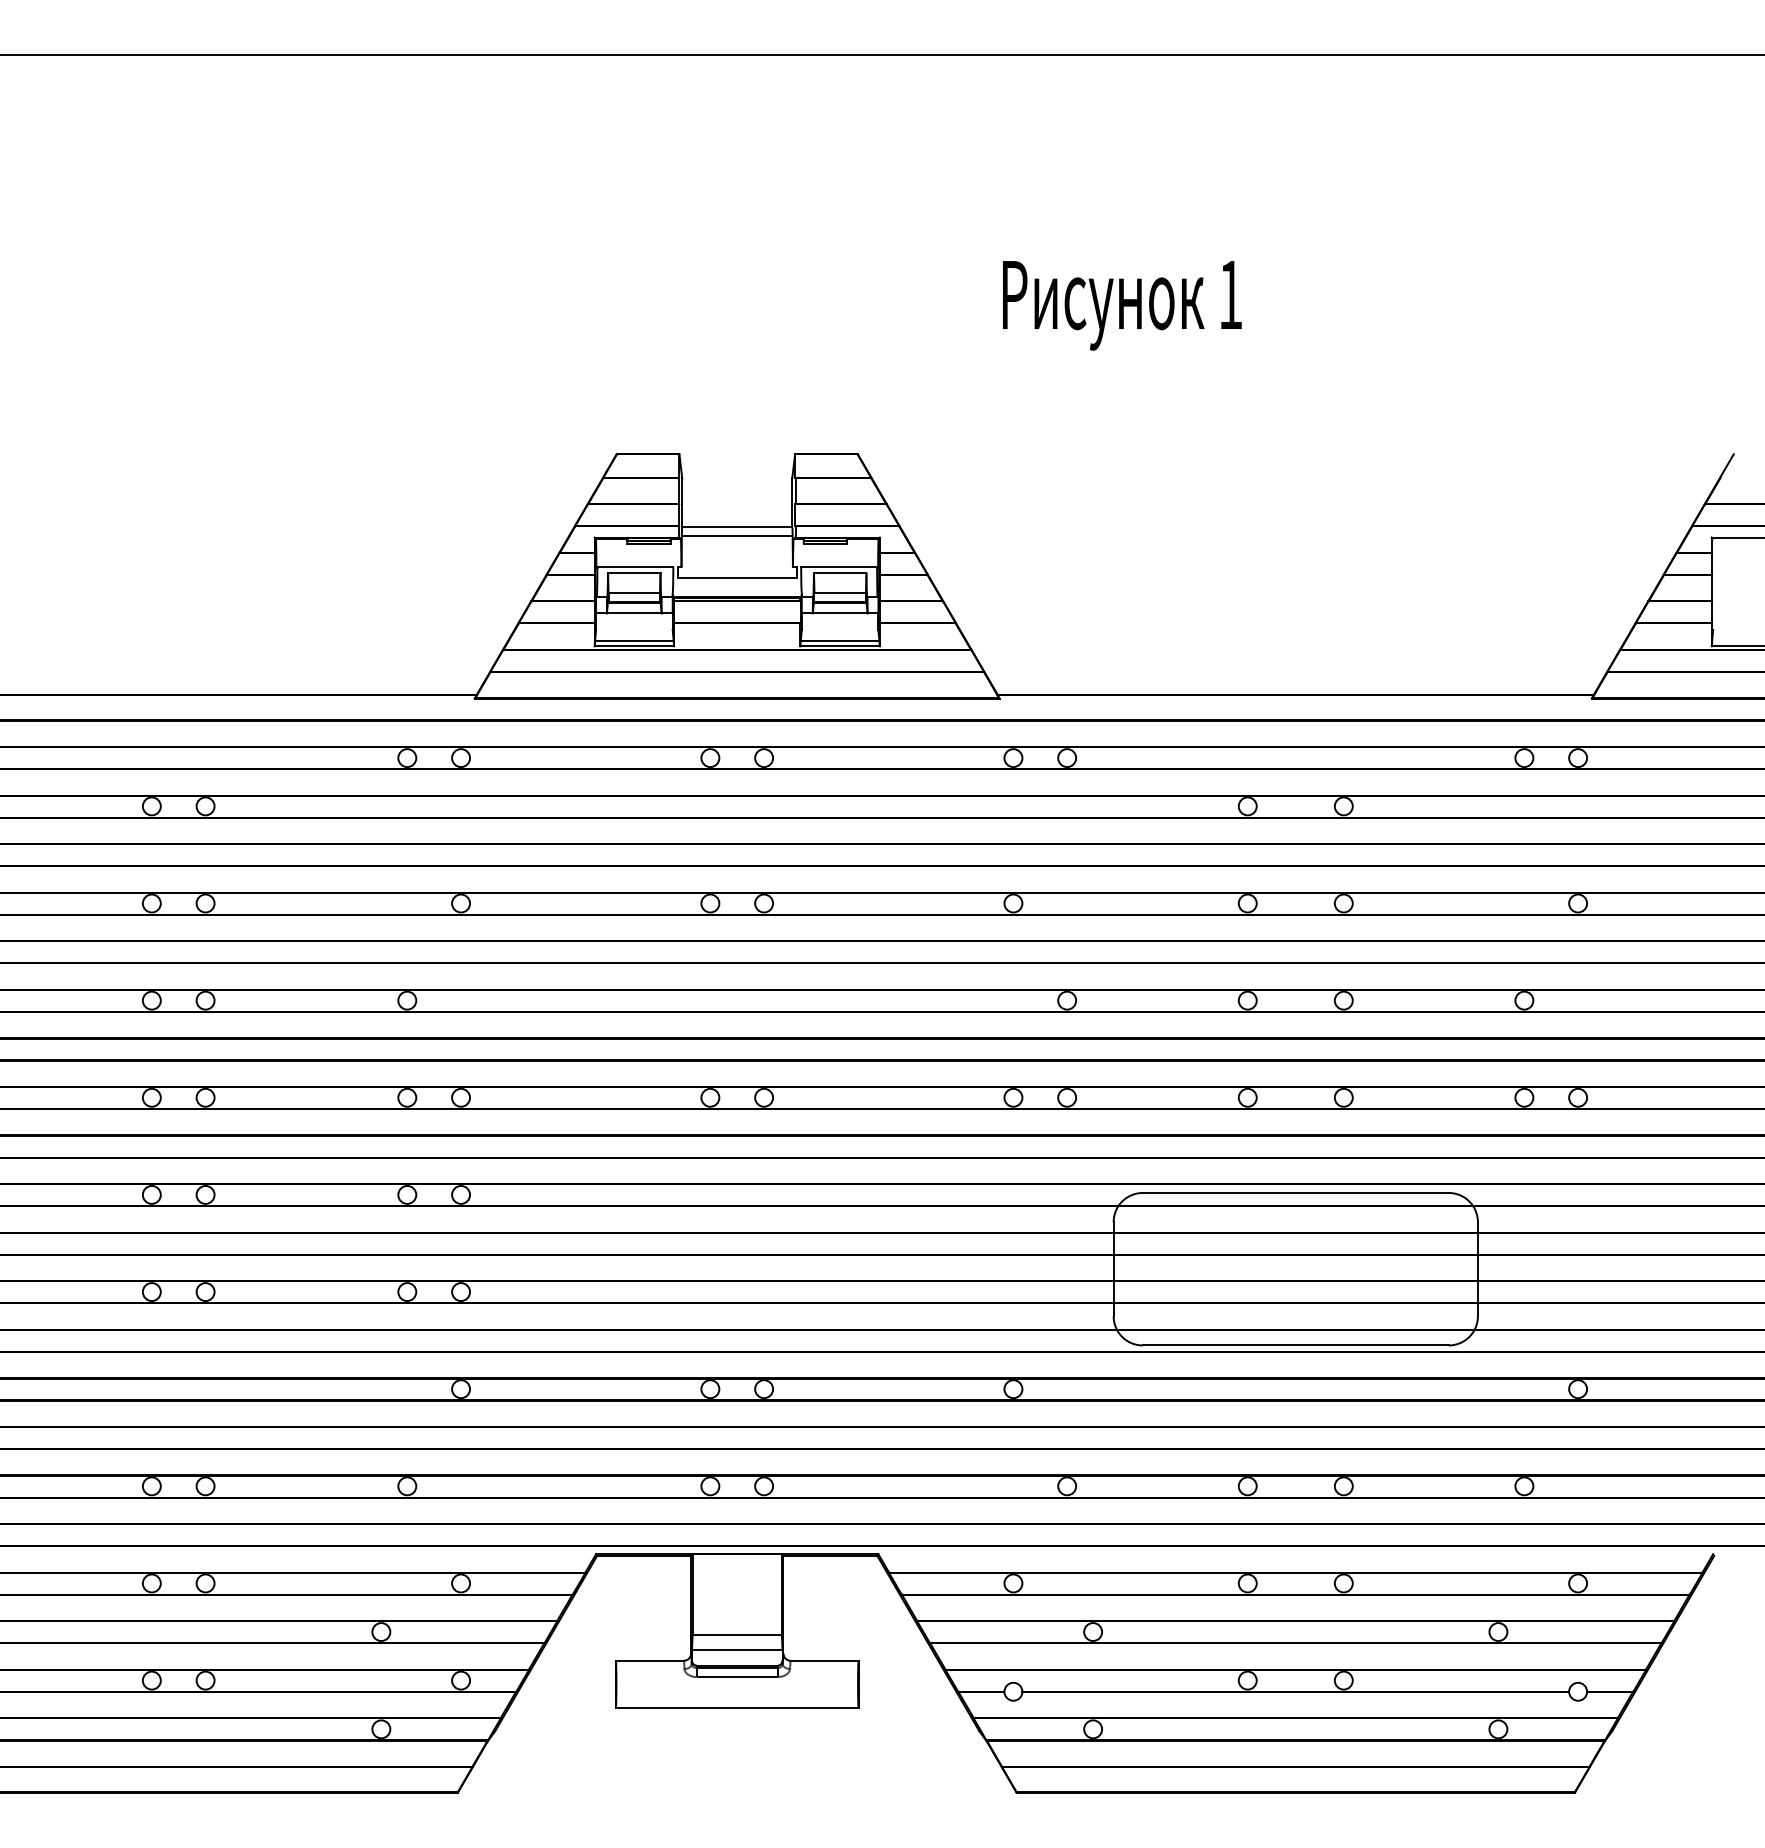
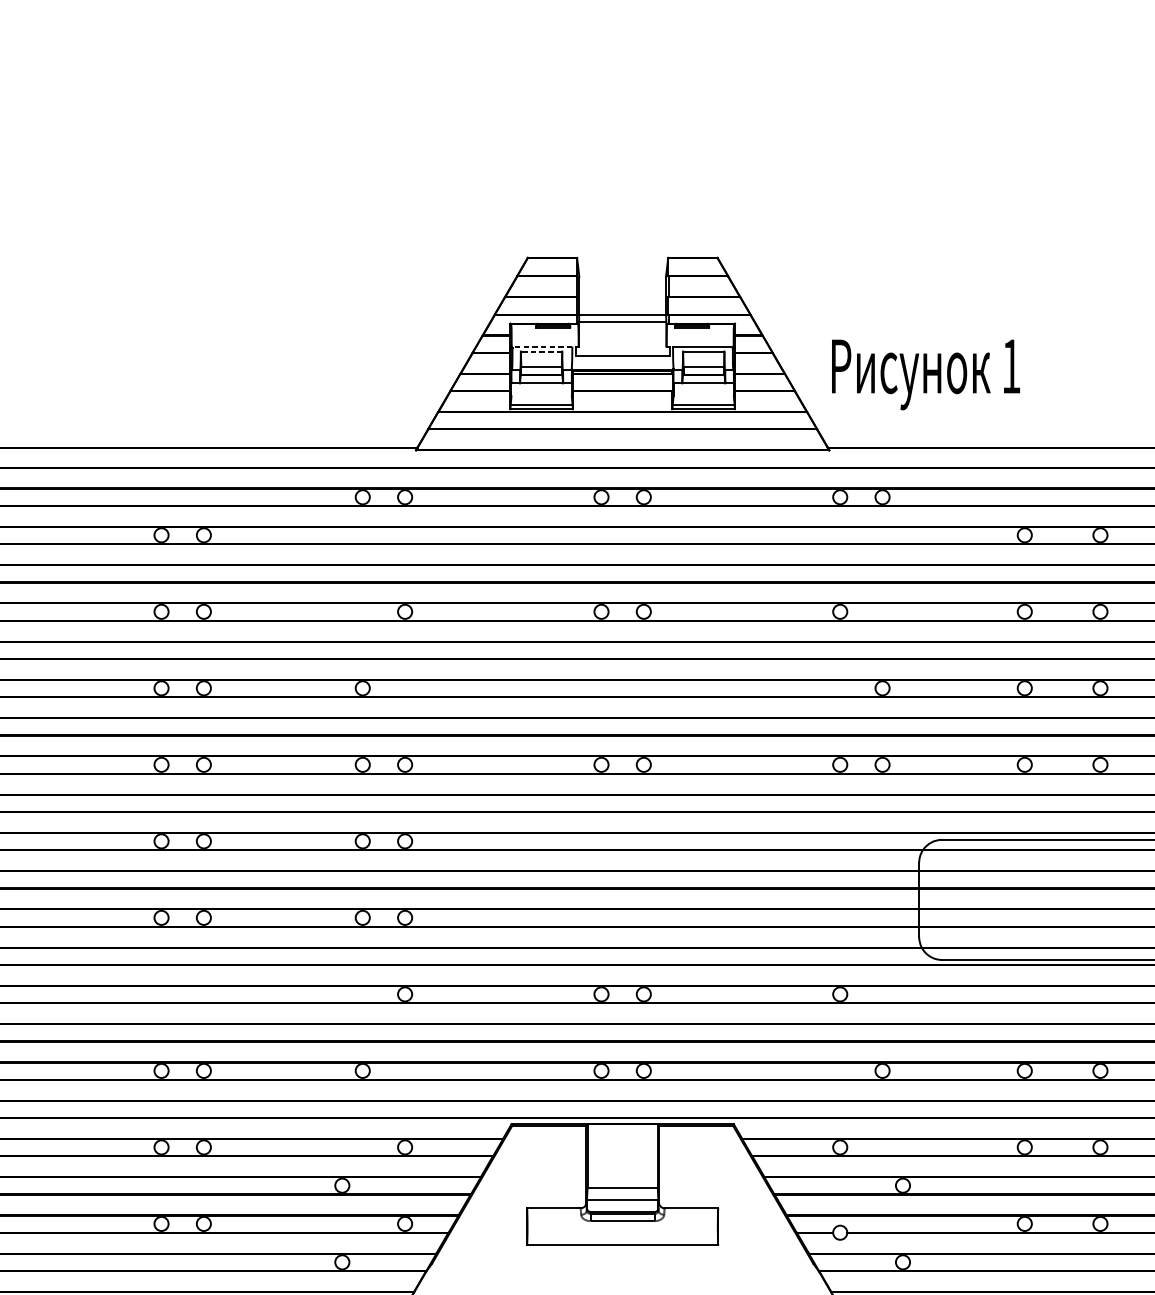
text: (1122, 305) -> (926, 374), moved
line: (634, 566) -> (541, 346), solid -> dashed
line: (633, 573) -> (540, 351), solid -> dashed

